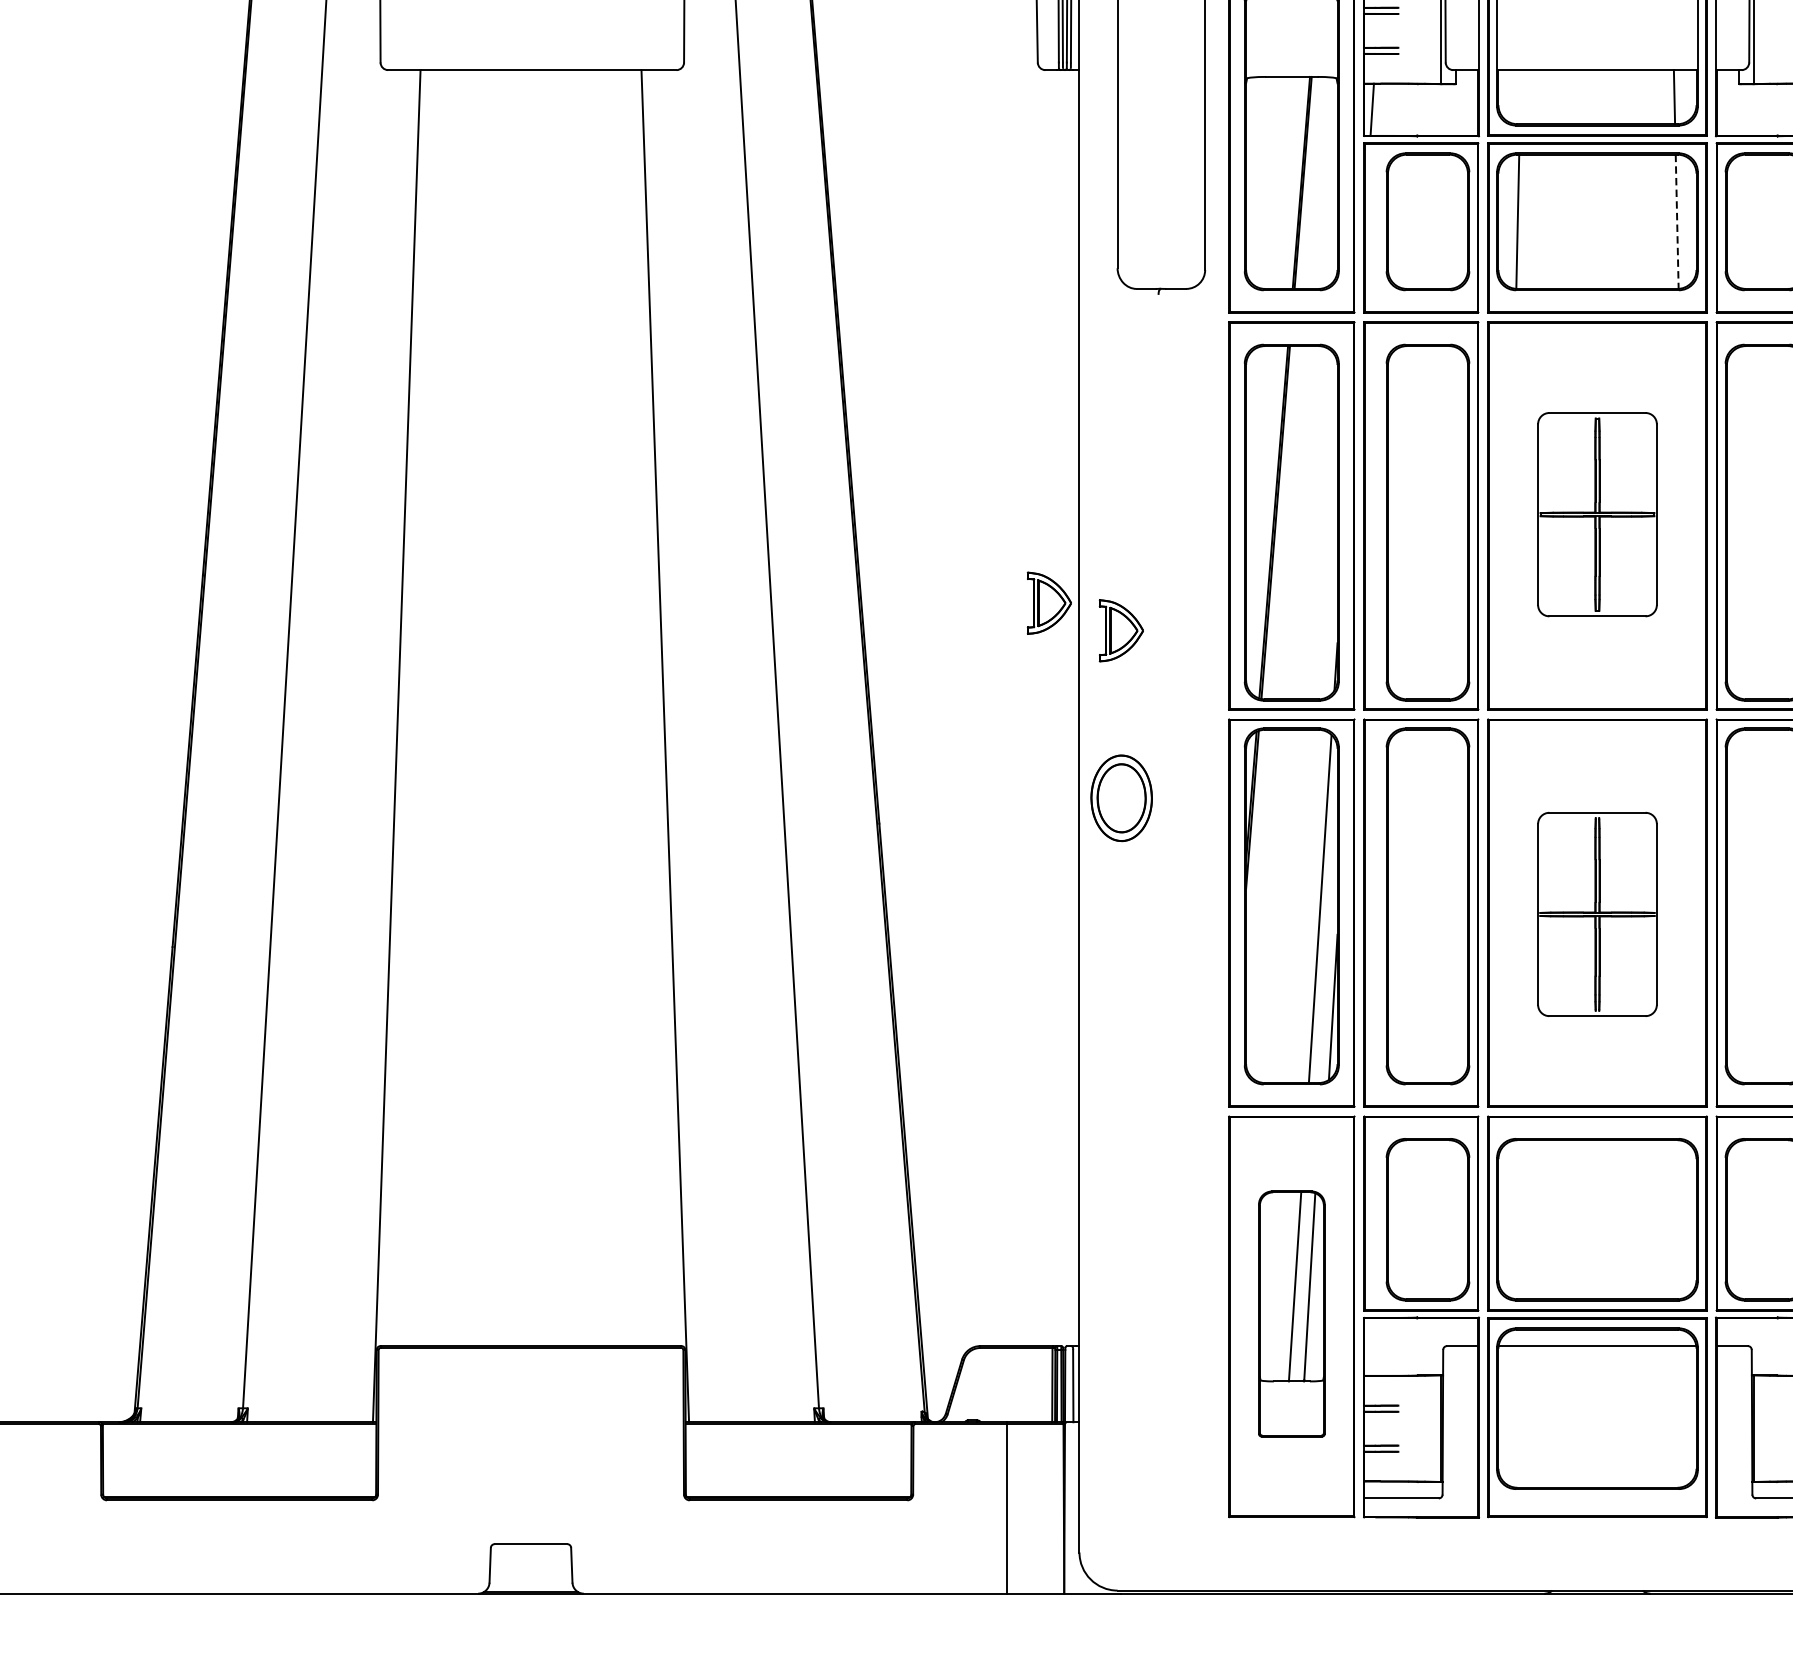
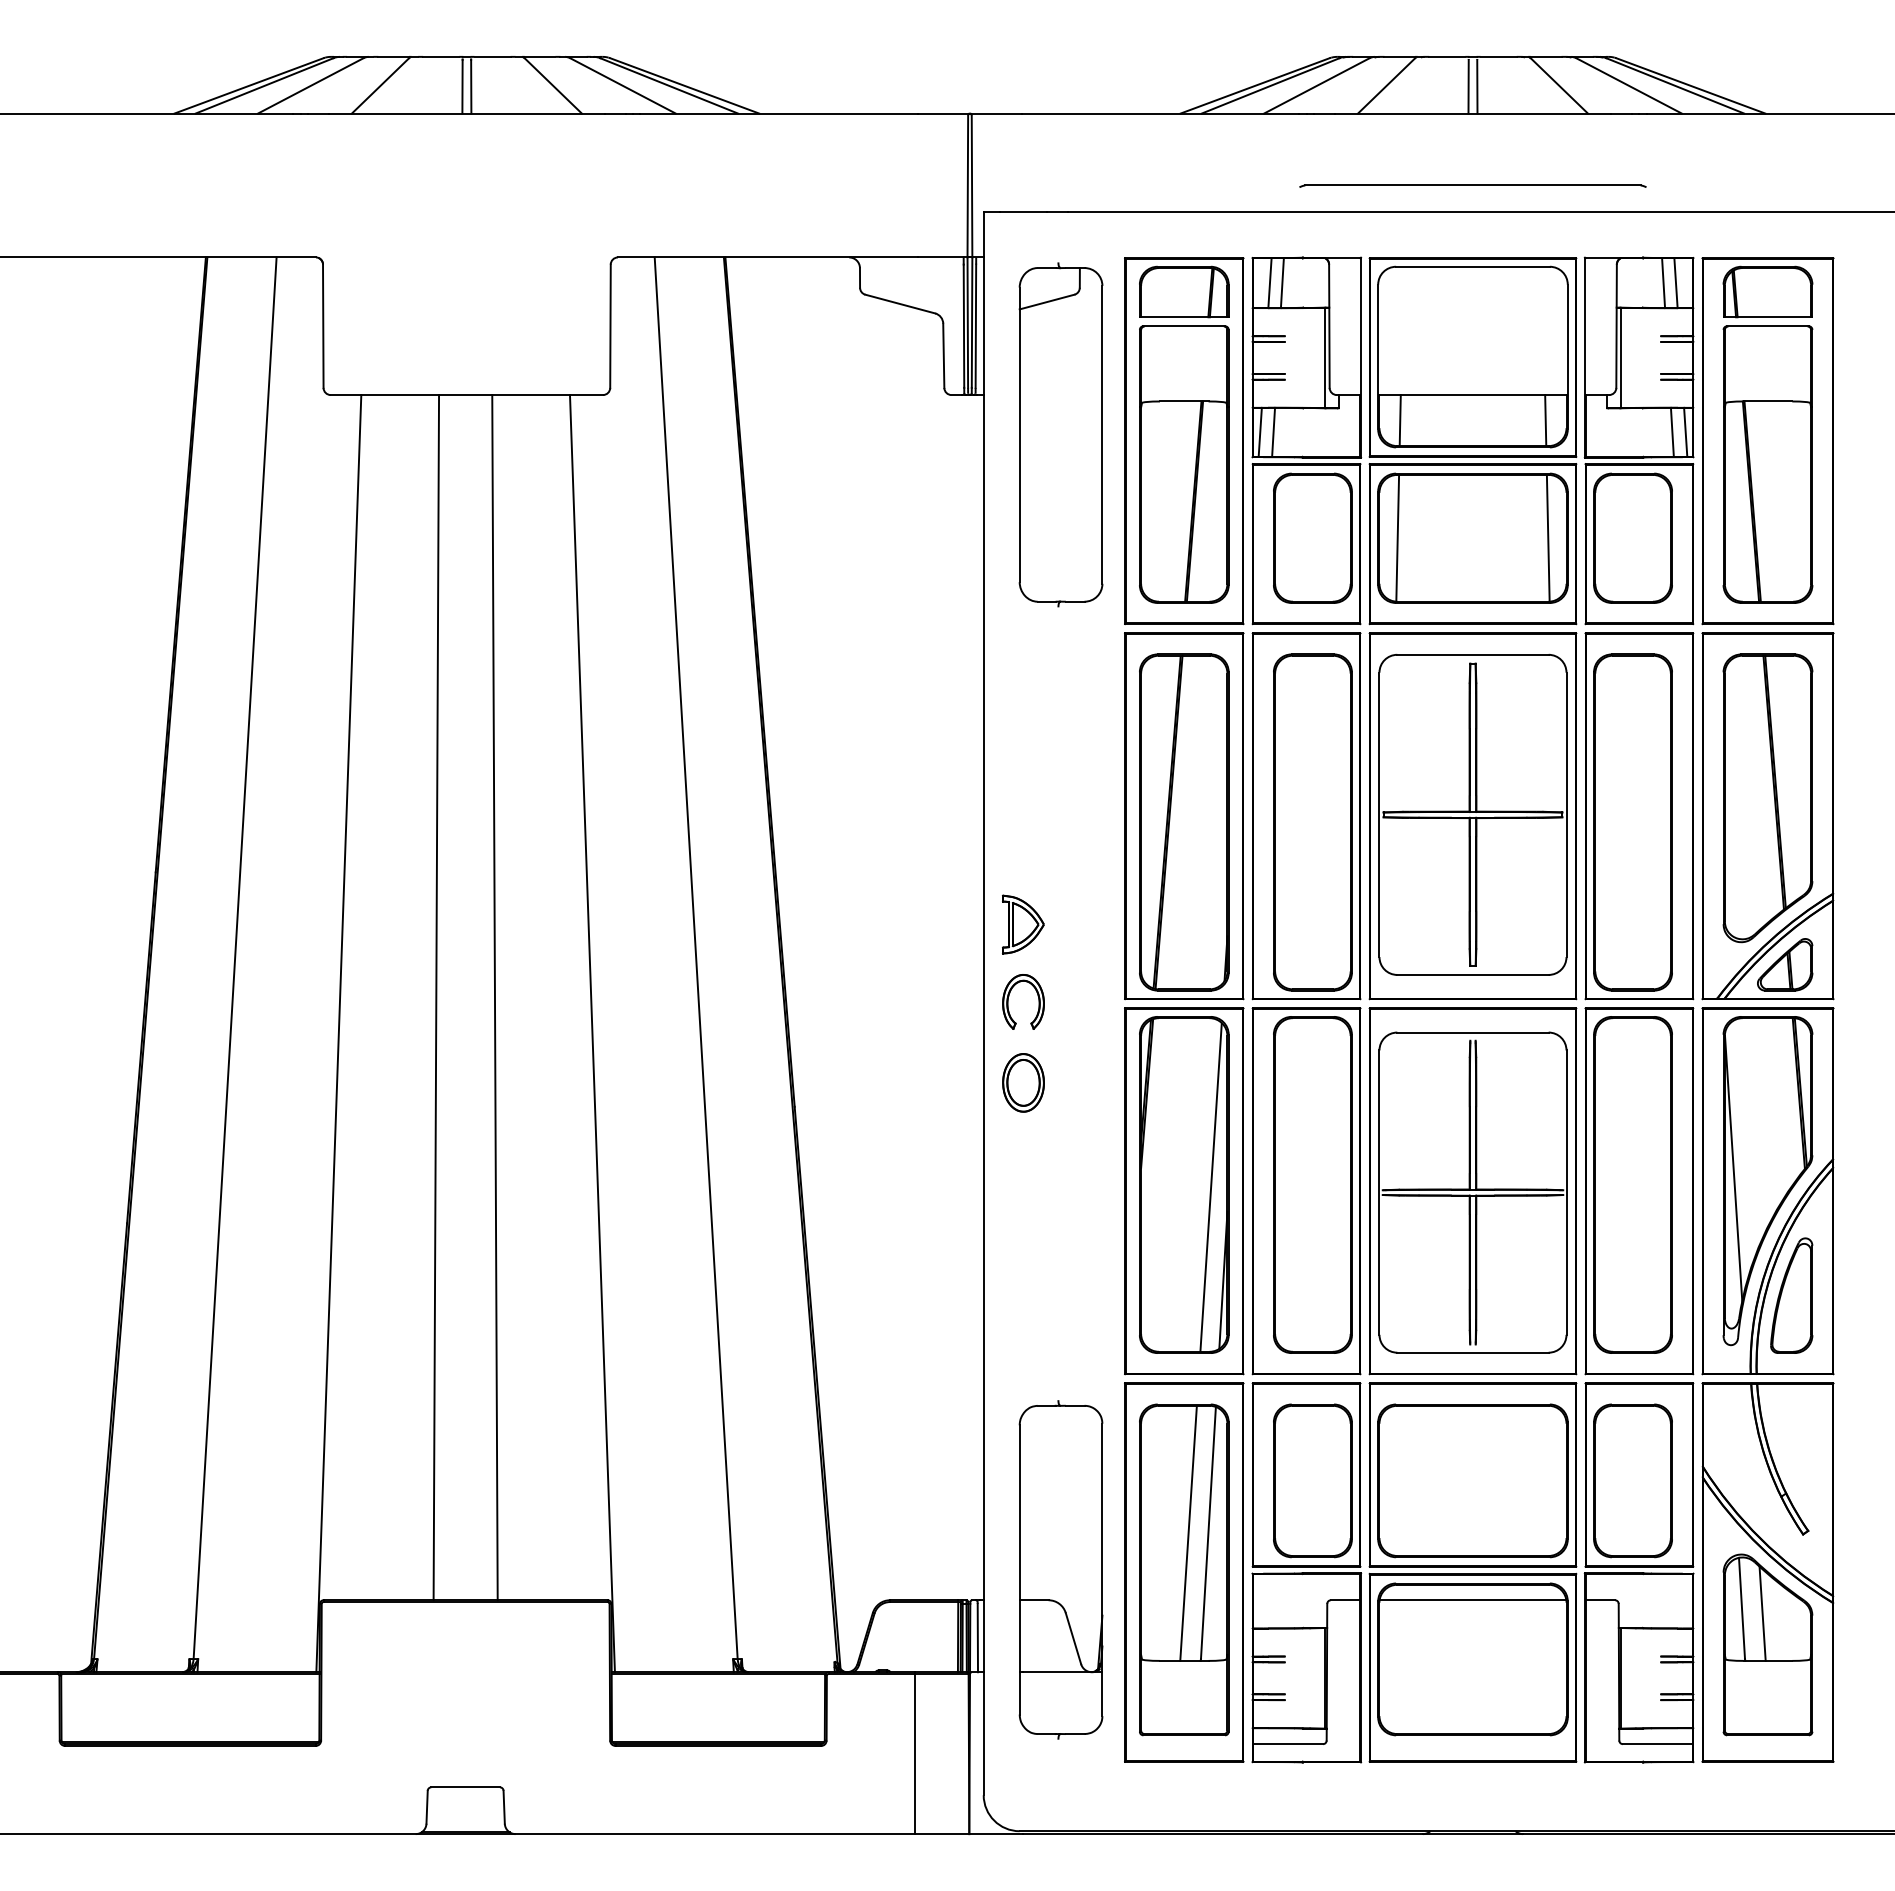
line: (1519, 97) -> (1399, 420), added
line: (1386, 108) -> (1273, 431), added
line: (1677, 222) -> (1548, 538), dashed -> solid
part: (1596, 514) -> (1472, 814), size x1.67
part: (1049, 603) -> (955, 898), removed
part: (1106, 706) -> (1009, 996), added
line: (500, 707) -> (436, 997), added
line: (561, 707) -> (494, 997), added
part: (1121, 797) -> (1023, 1082), size x0.71
part: (1596, 914) -> (1472, 1192), size x1.67
part: (1160, 1313) -> (1060, 1569), added
part: (1292, 1313) -> (1184, 1569), size x1.43

